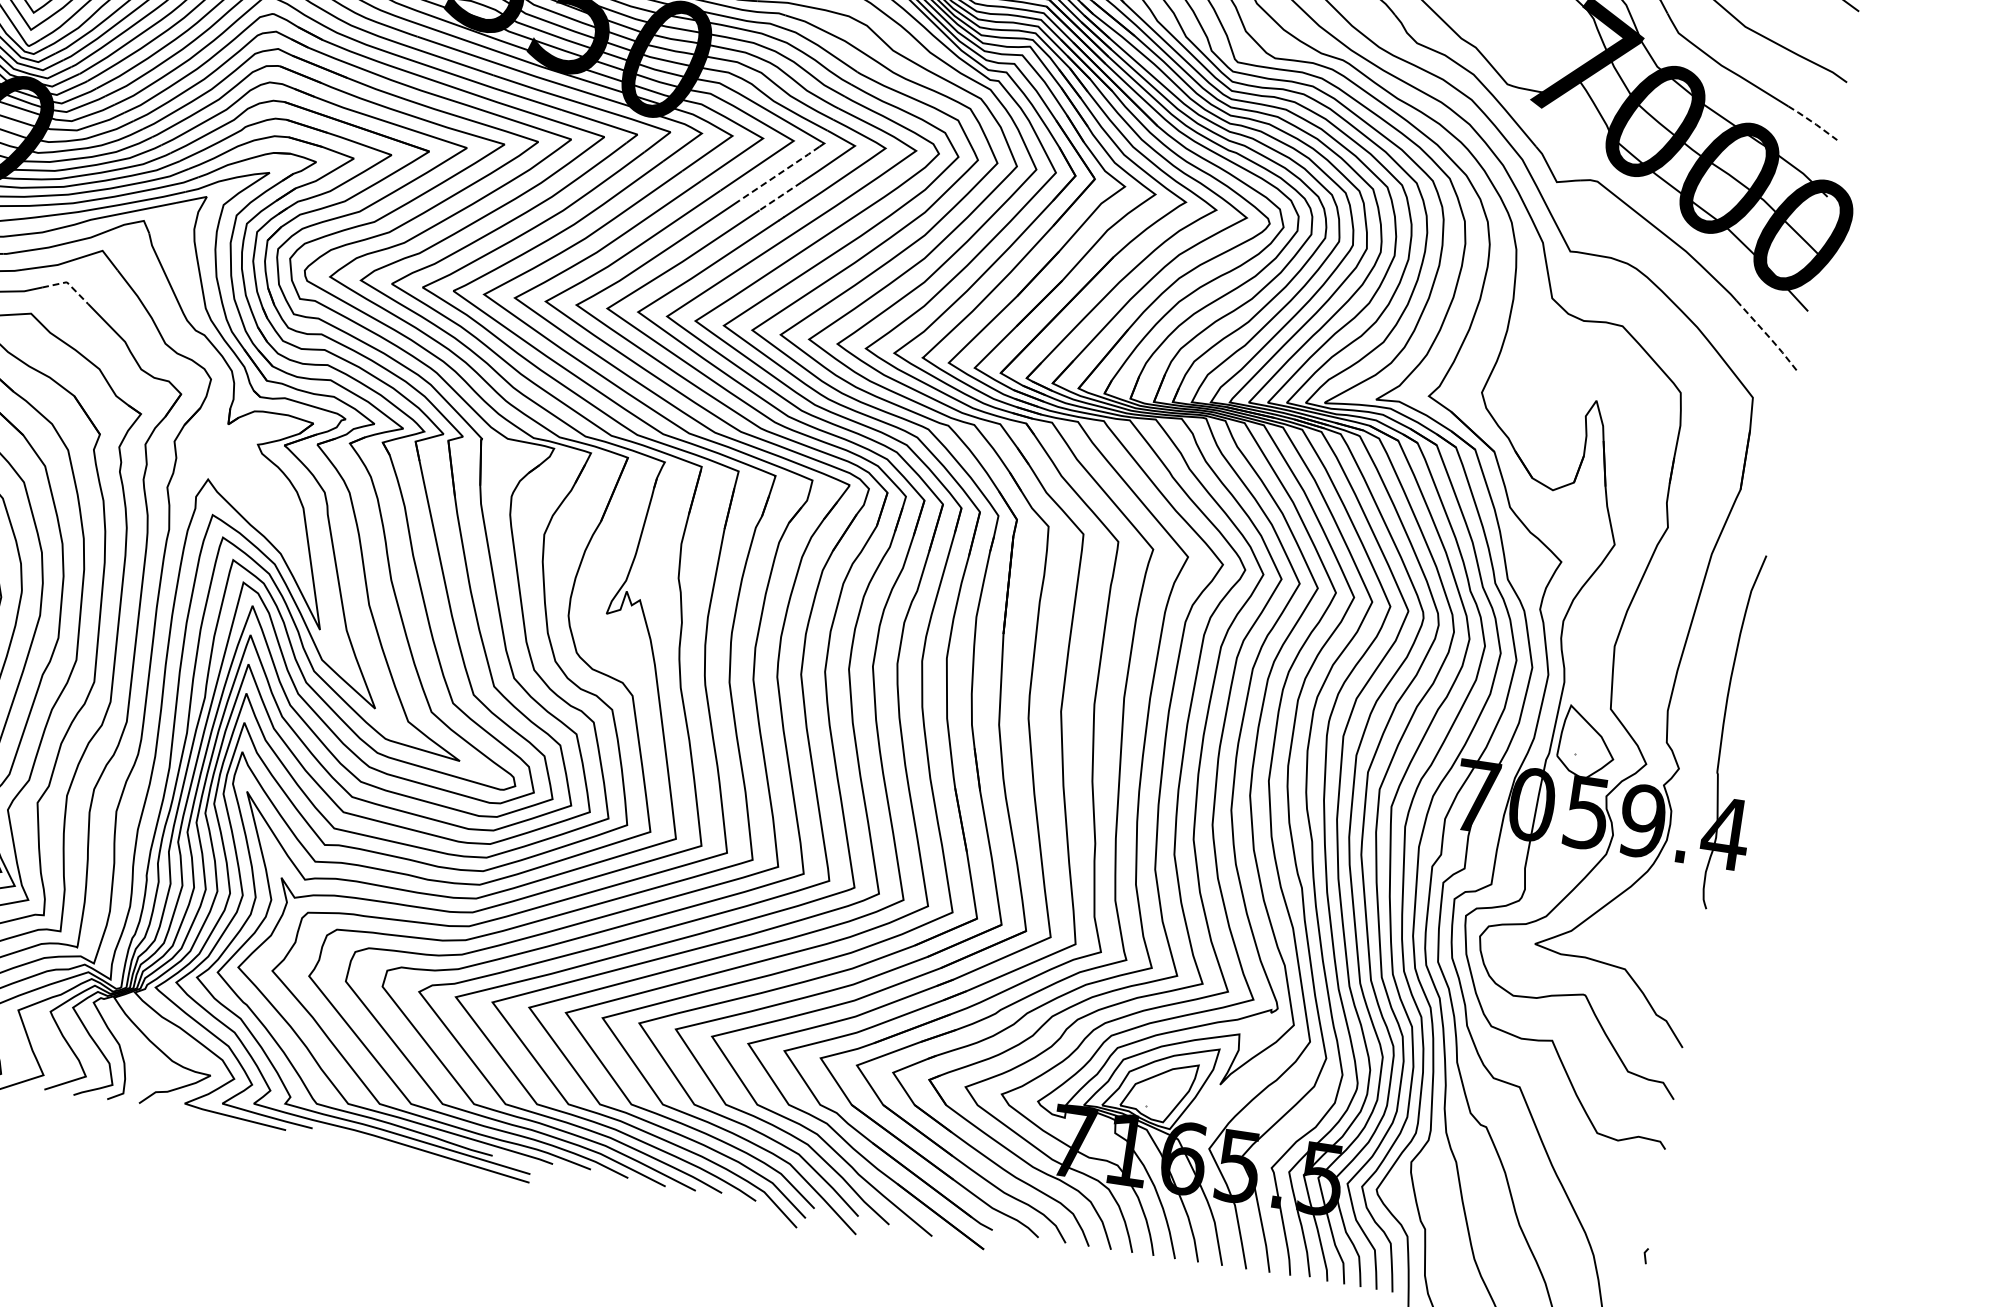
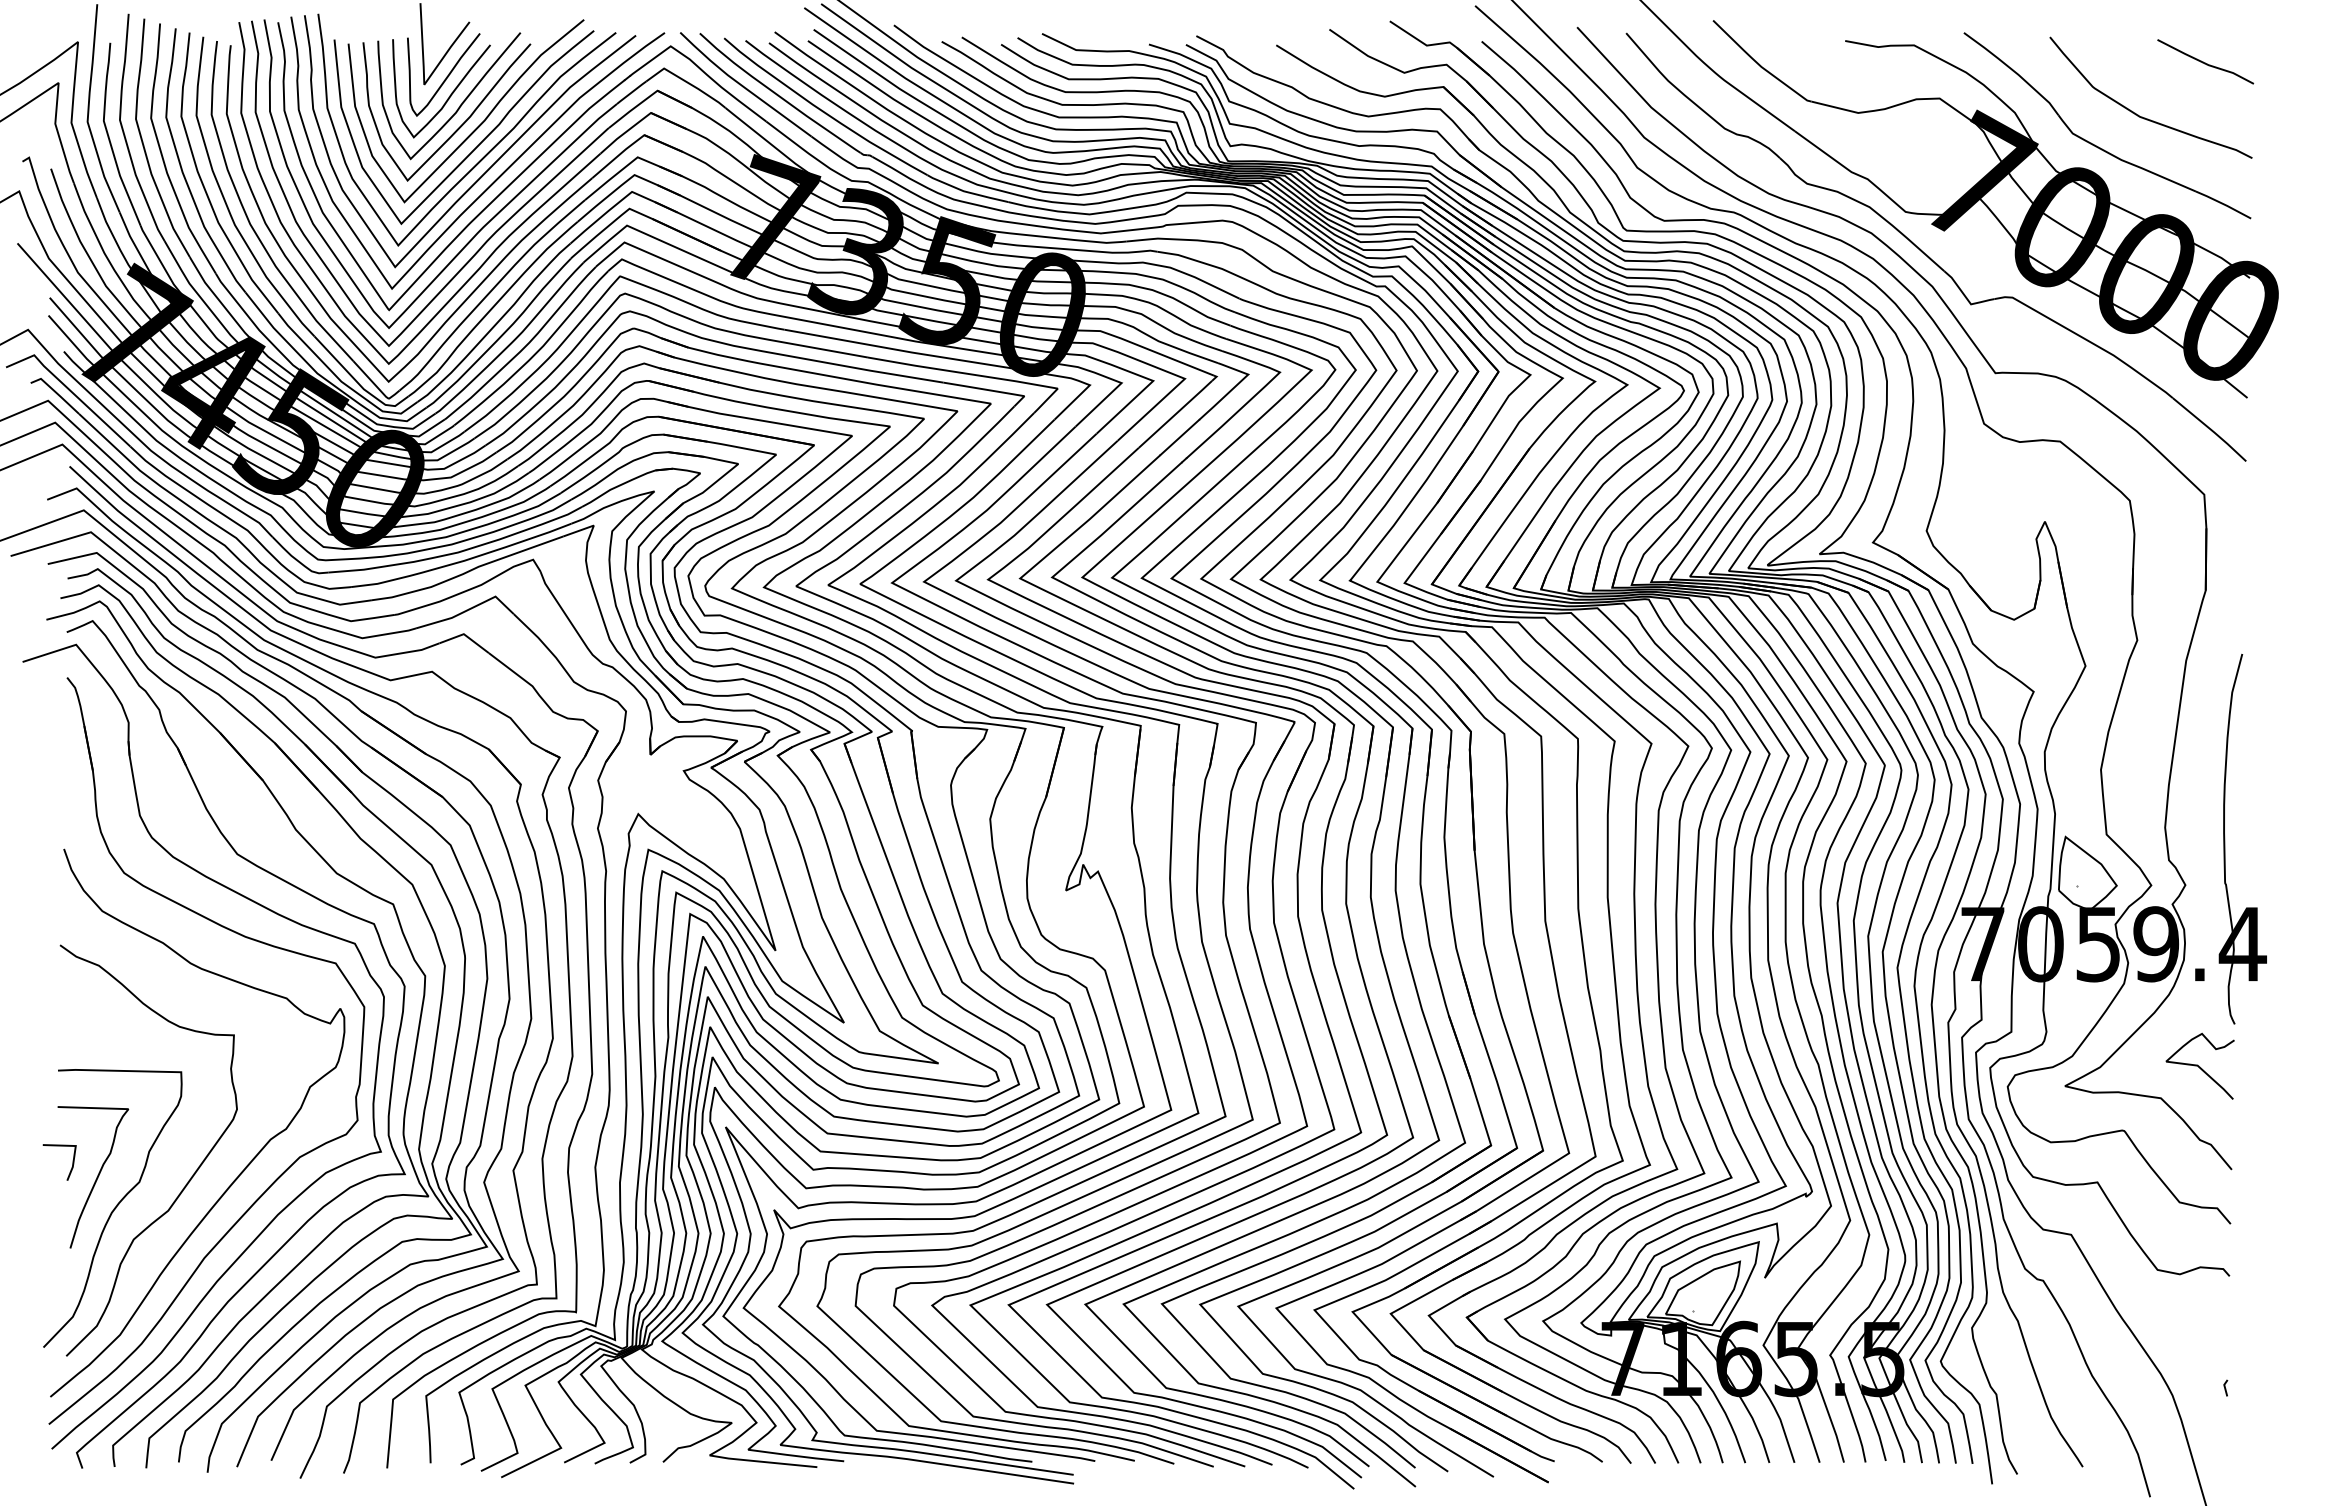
line: (1812, 122) -> (2223, 204), dashed -> solid
line: (779, 173) -> (1175, 414), dashed -> solid
line: (780, 196) -> (1179, 437), dashed -> solid
line: (68, 283) -> (465, 635), dashed -> solid
line: (1768, 337) -> (2211, 430), dashed -> solid
curve: (1665, 943) -> (2198, 1065), added

